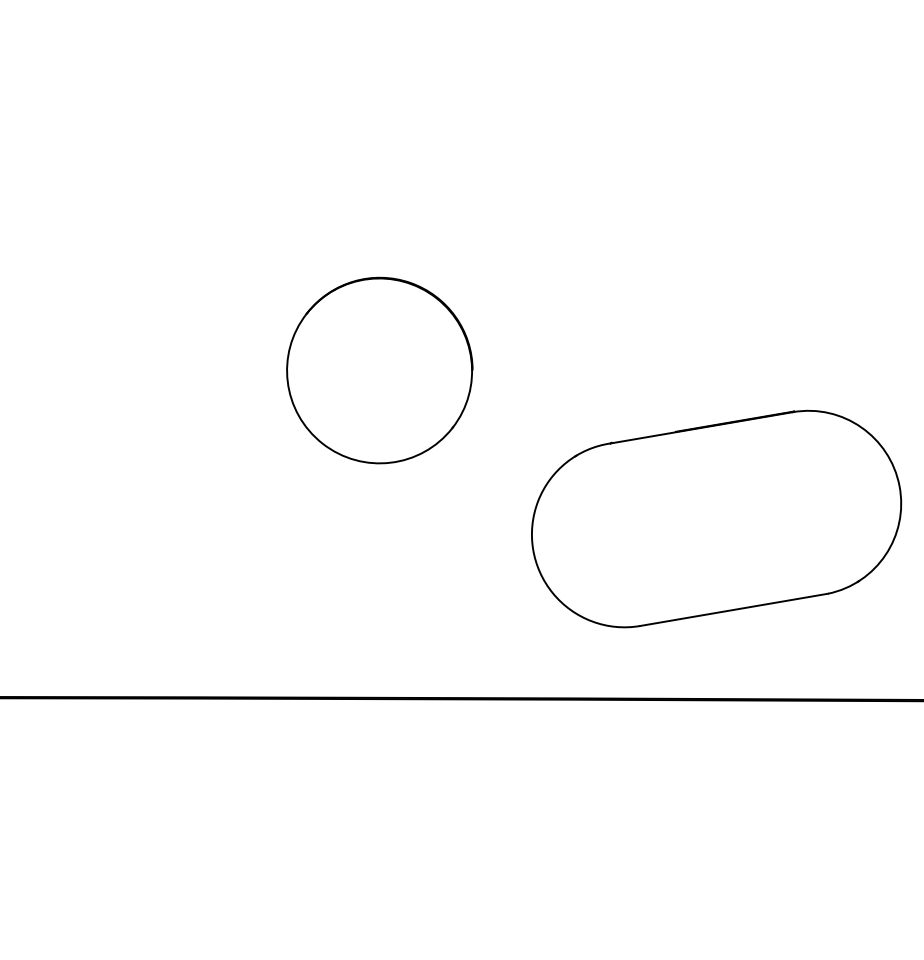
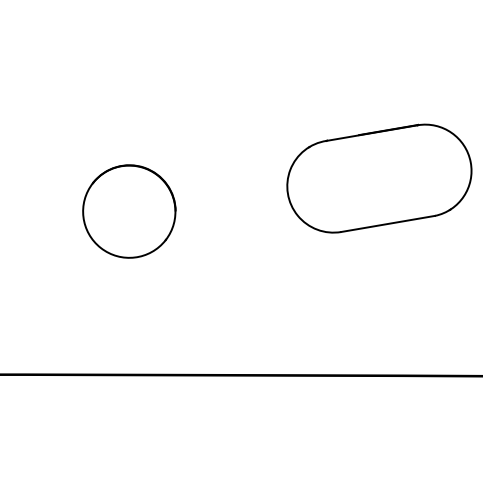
part: (380, 370) -> (129, 211), moved
part: (716, 518) -> (379, 178), moved

